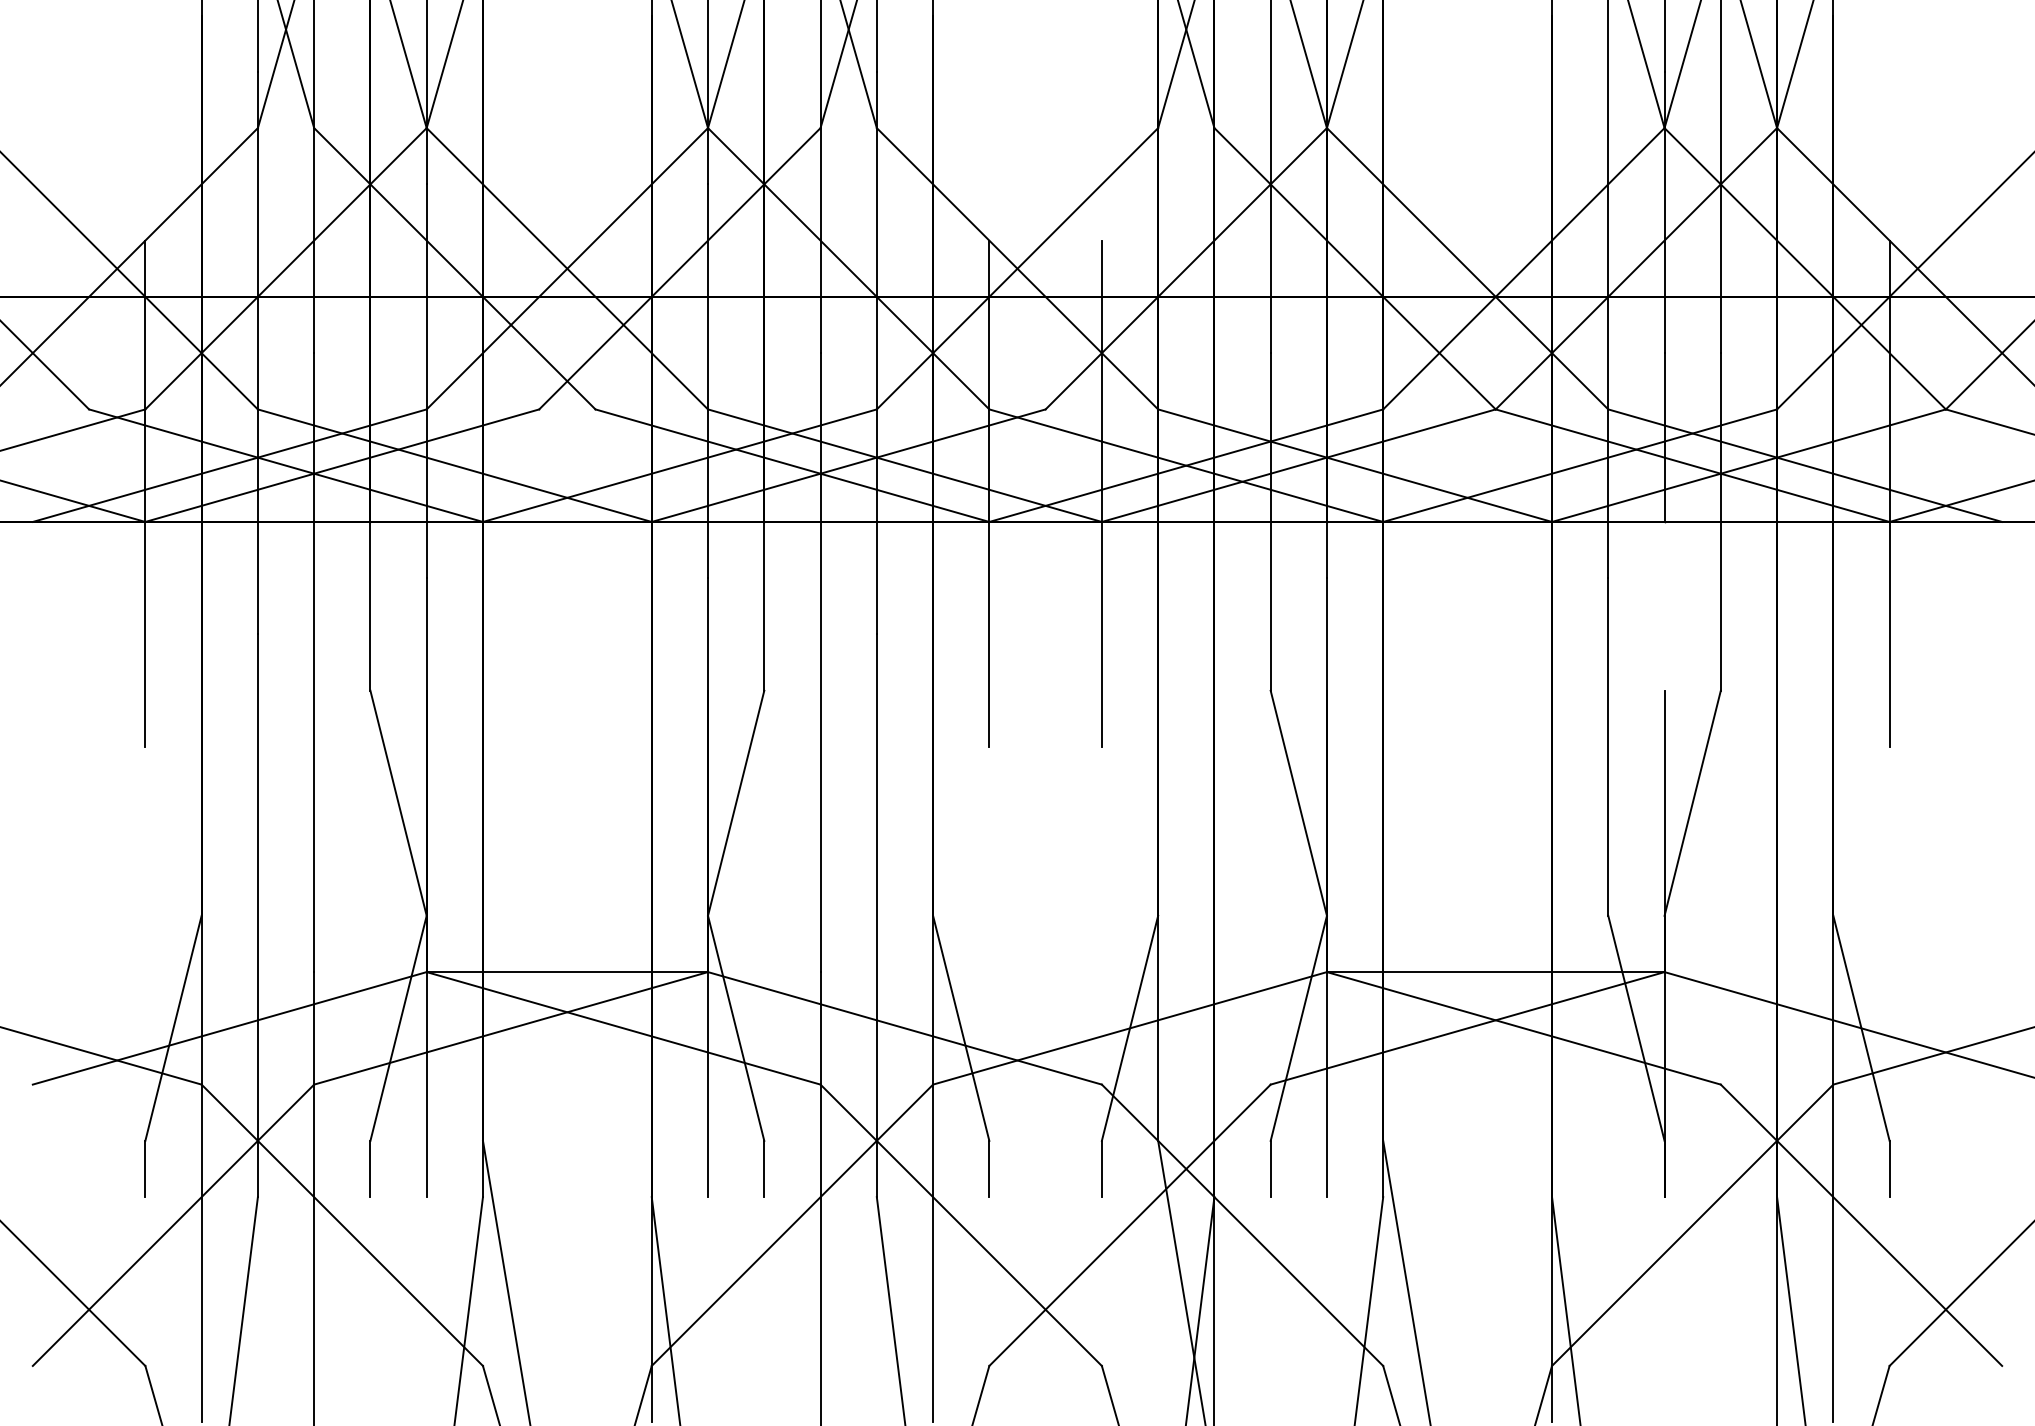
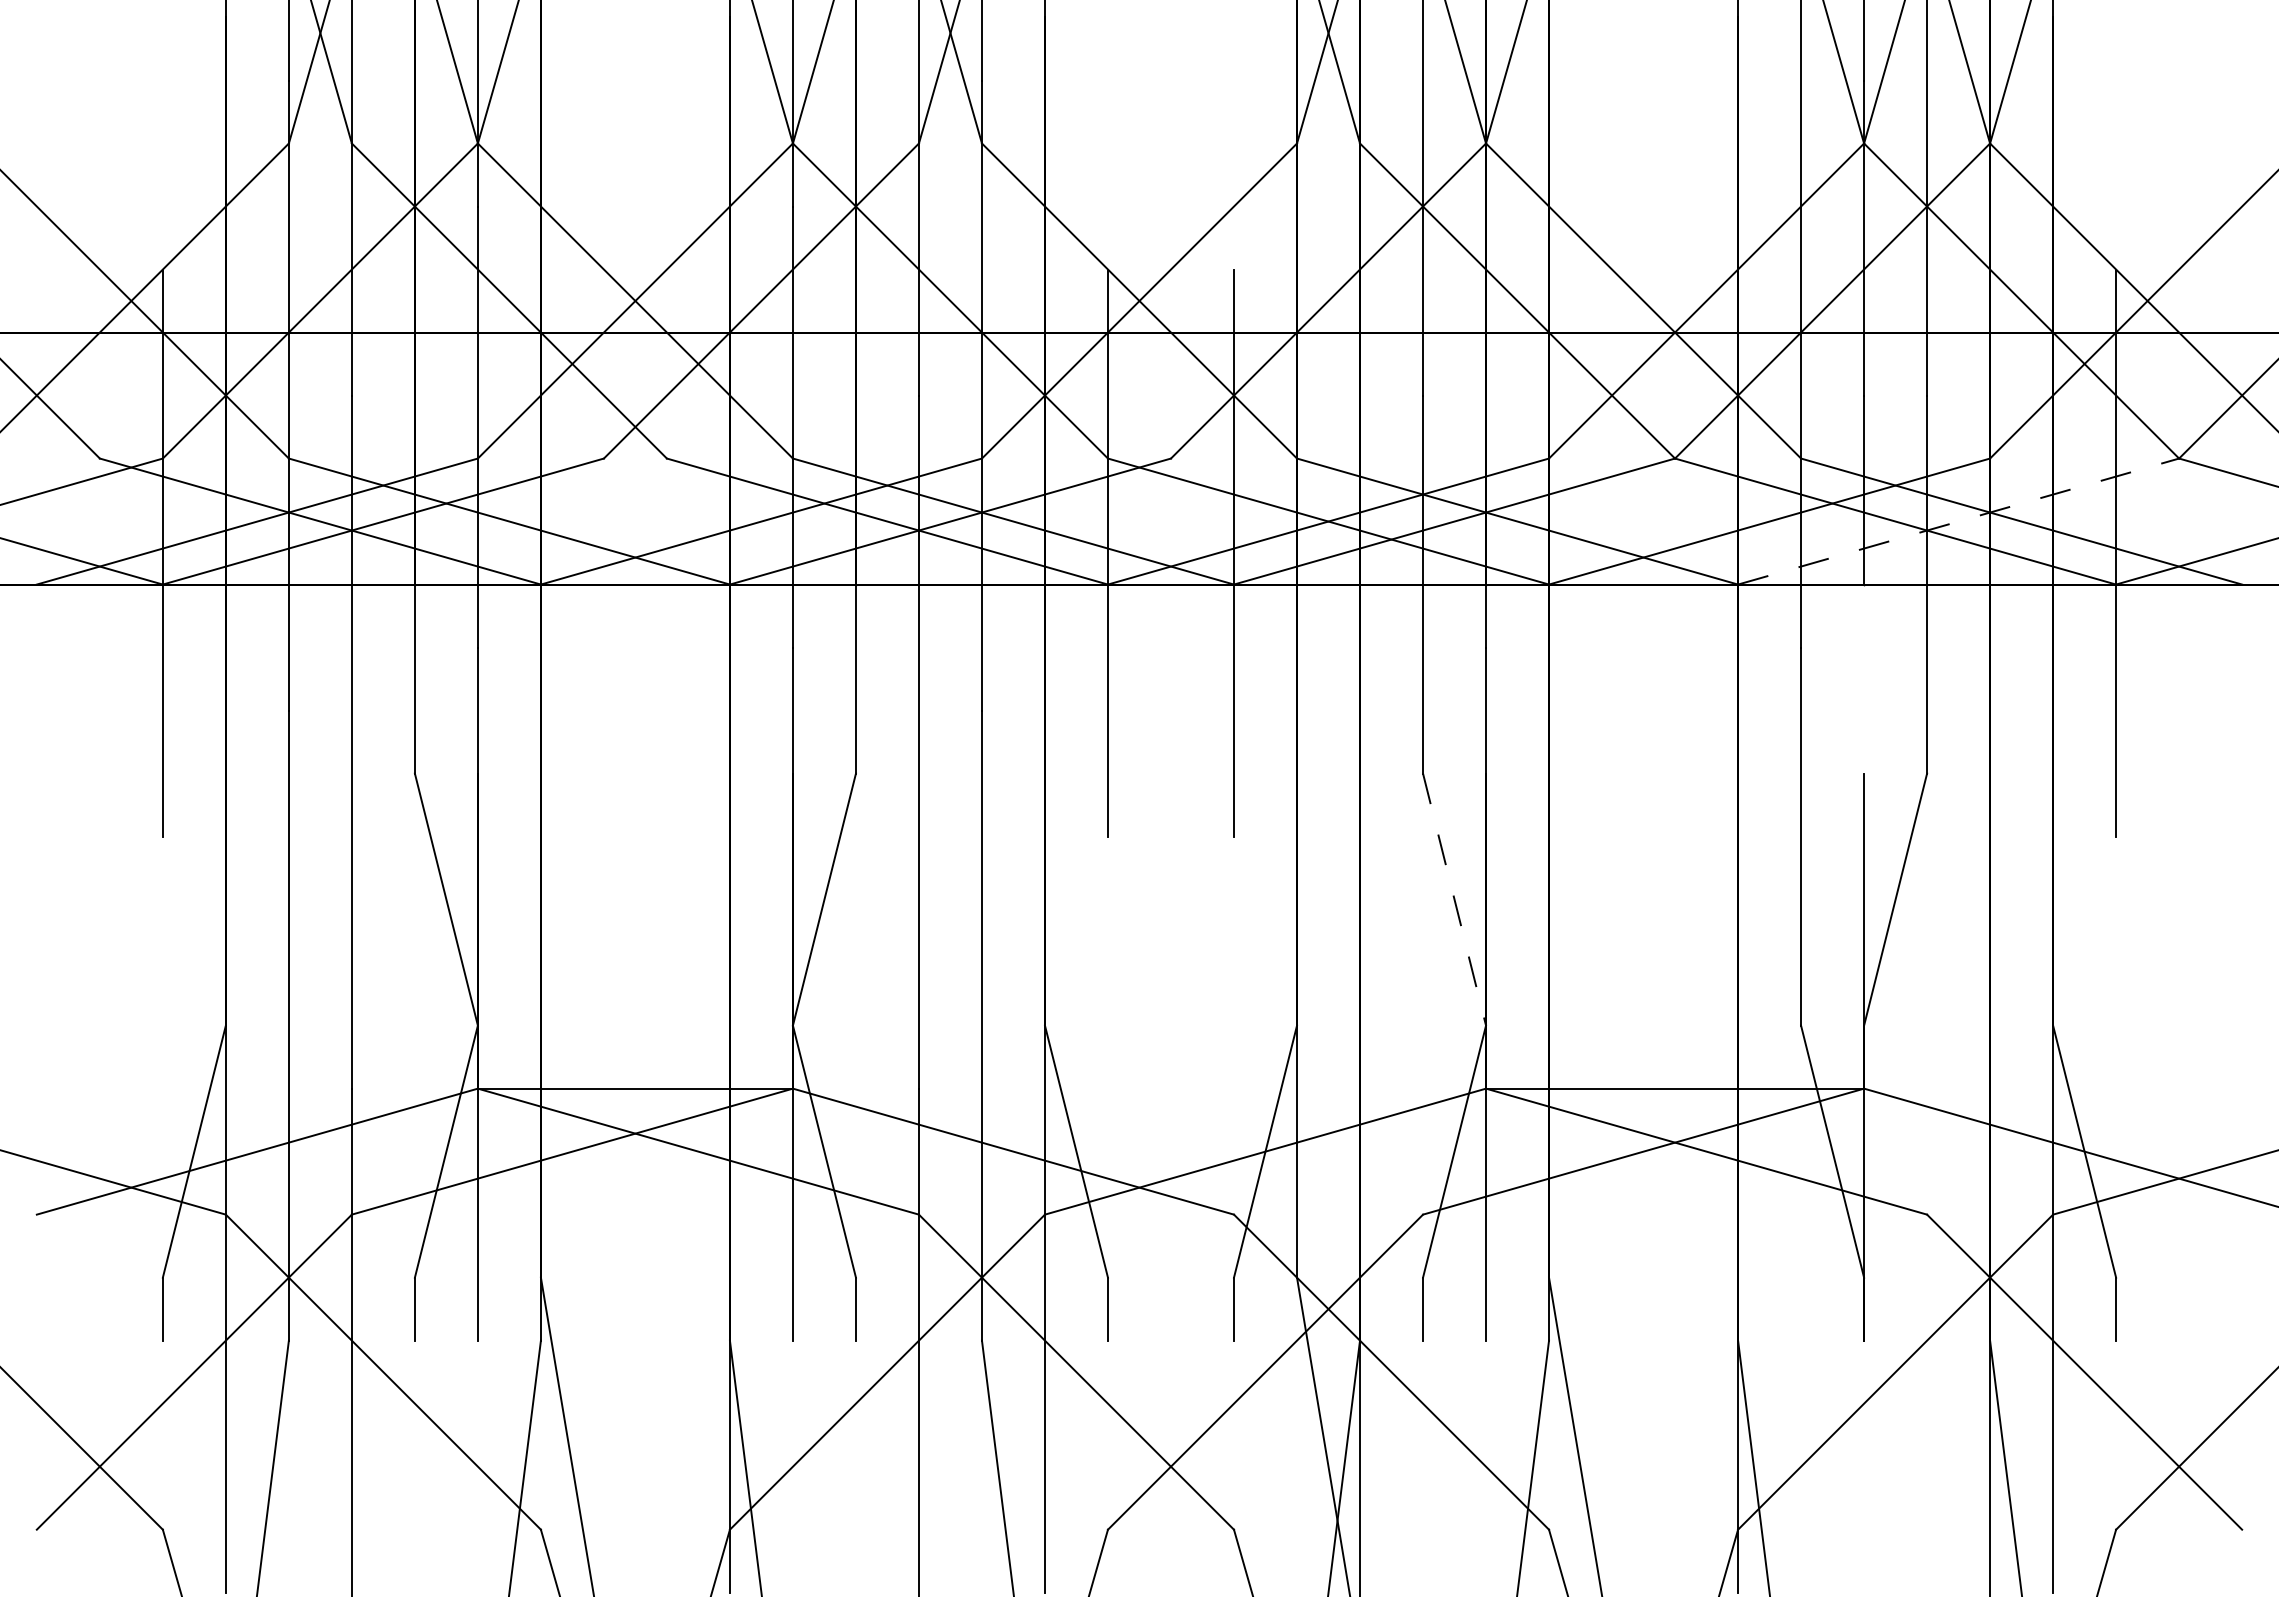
line: (1749, 465) -> (1959, 521), solid -> dashed
line: (1298, 803) -> (1454, 899), solid -> dashed

